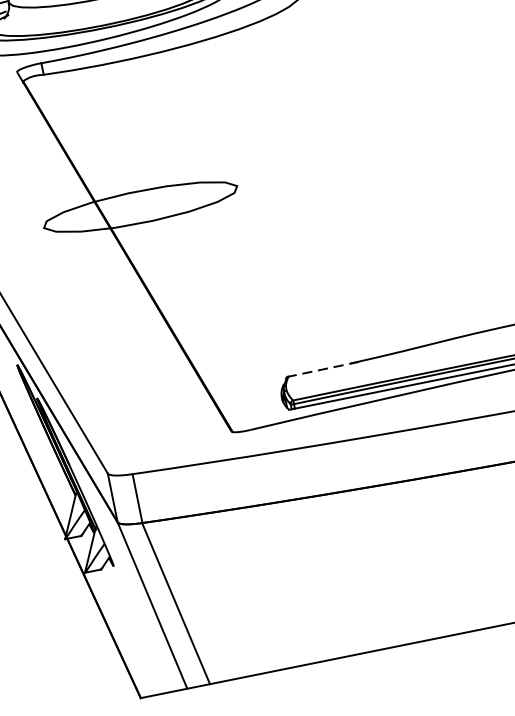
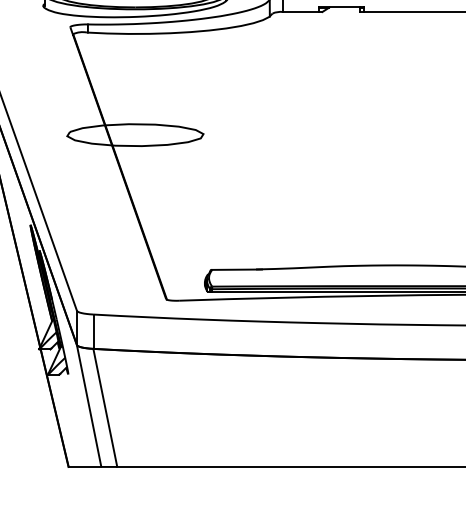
line: (324, 368) -> (237, 269), dashed -> solid

